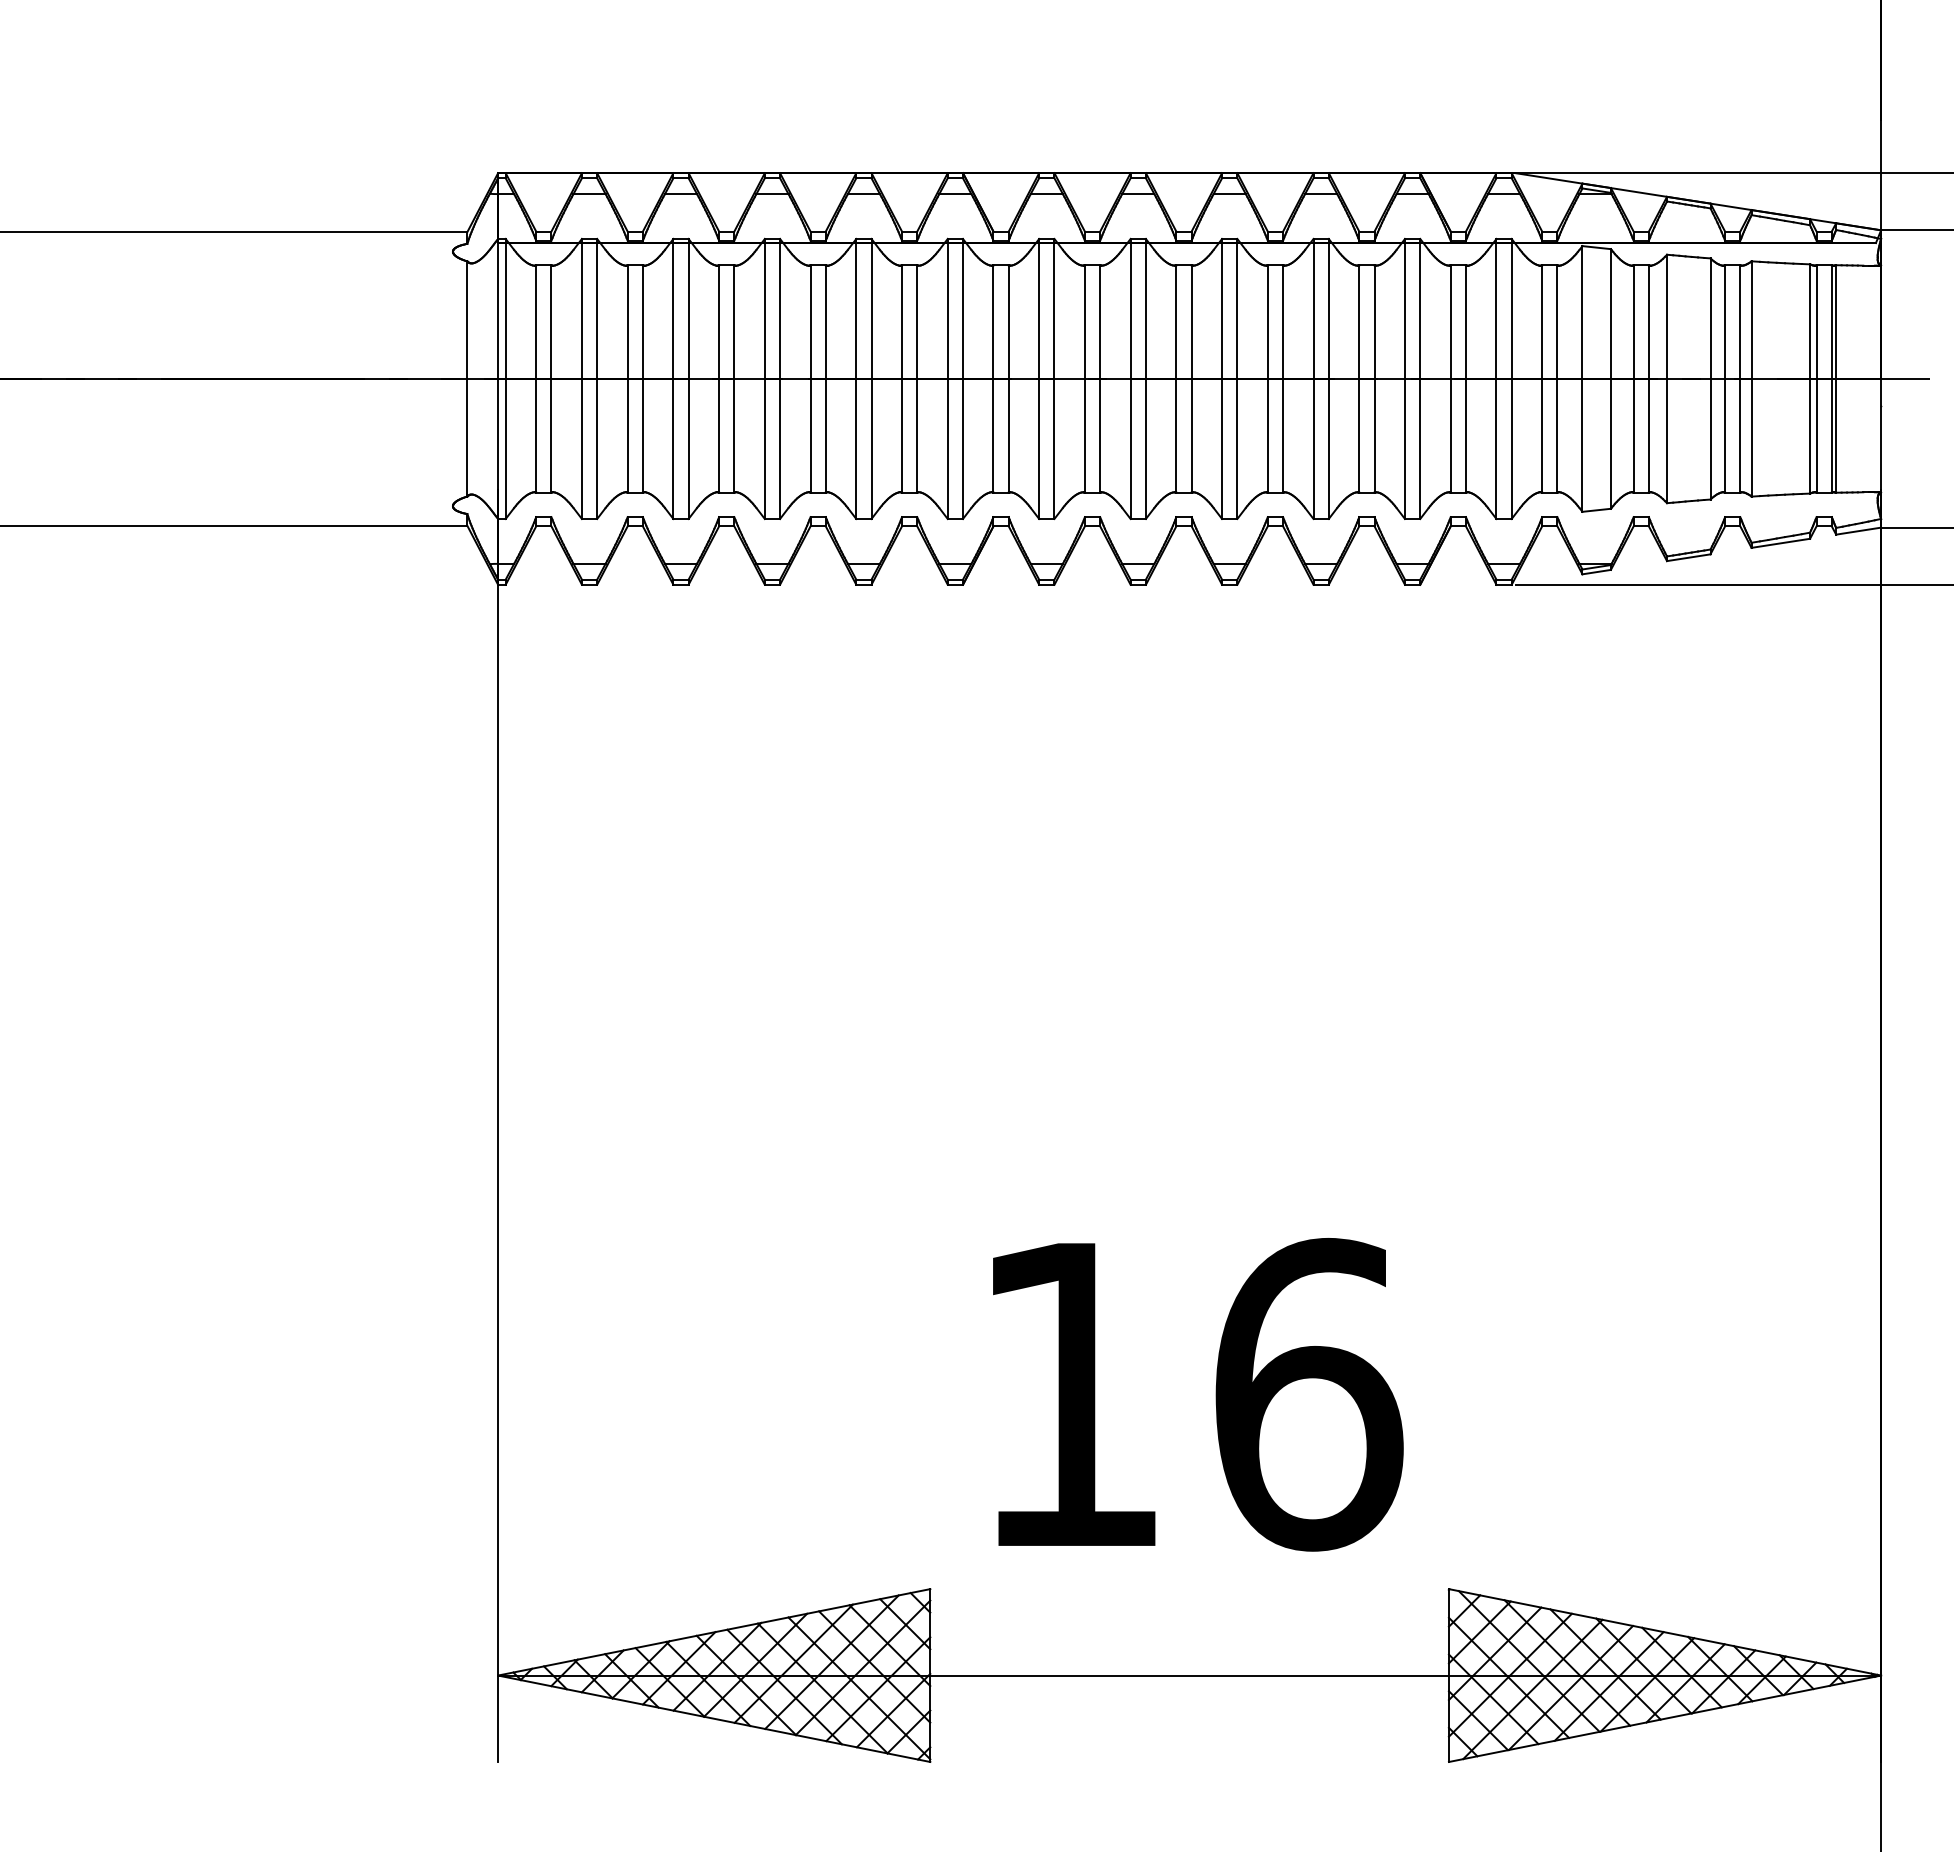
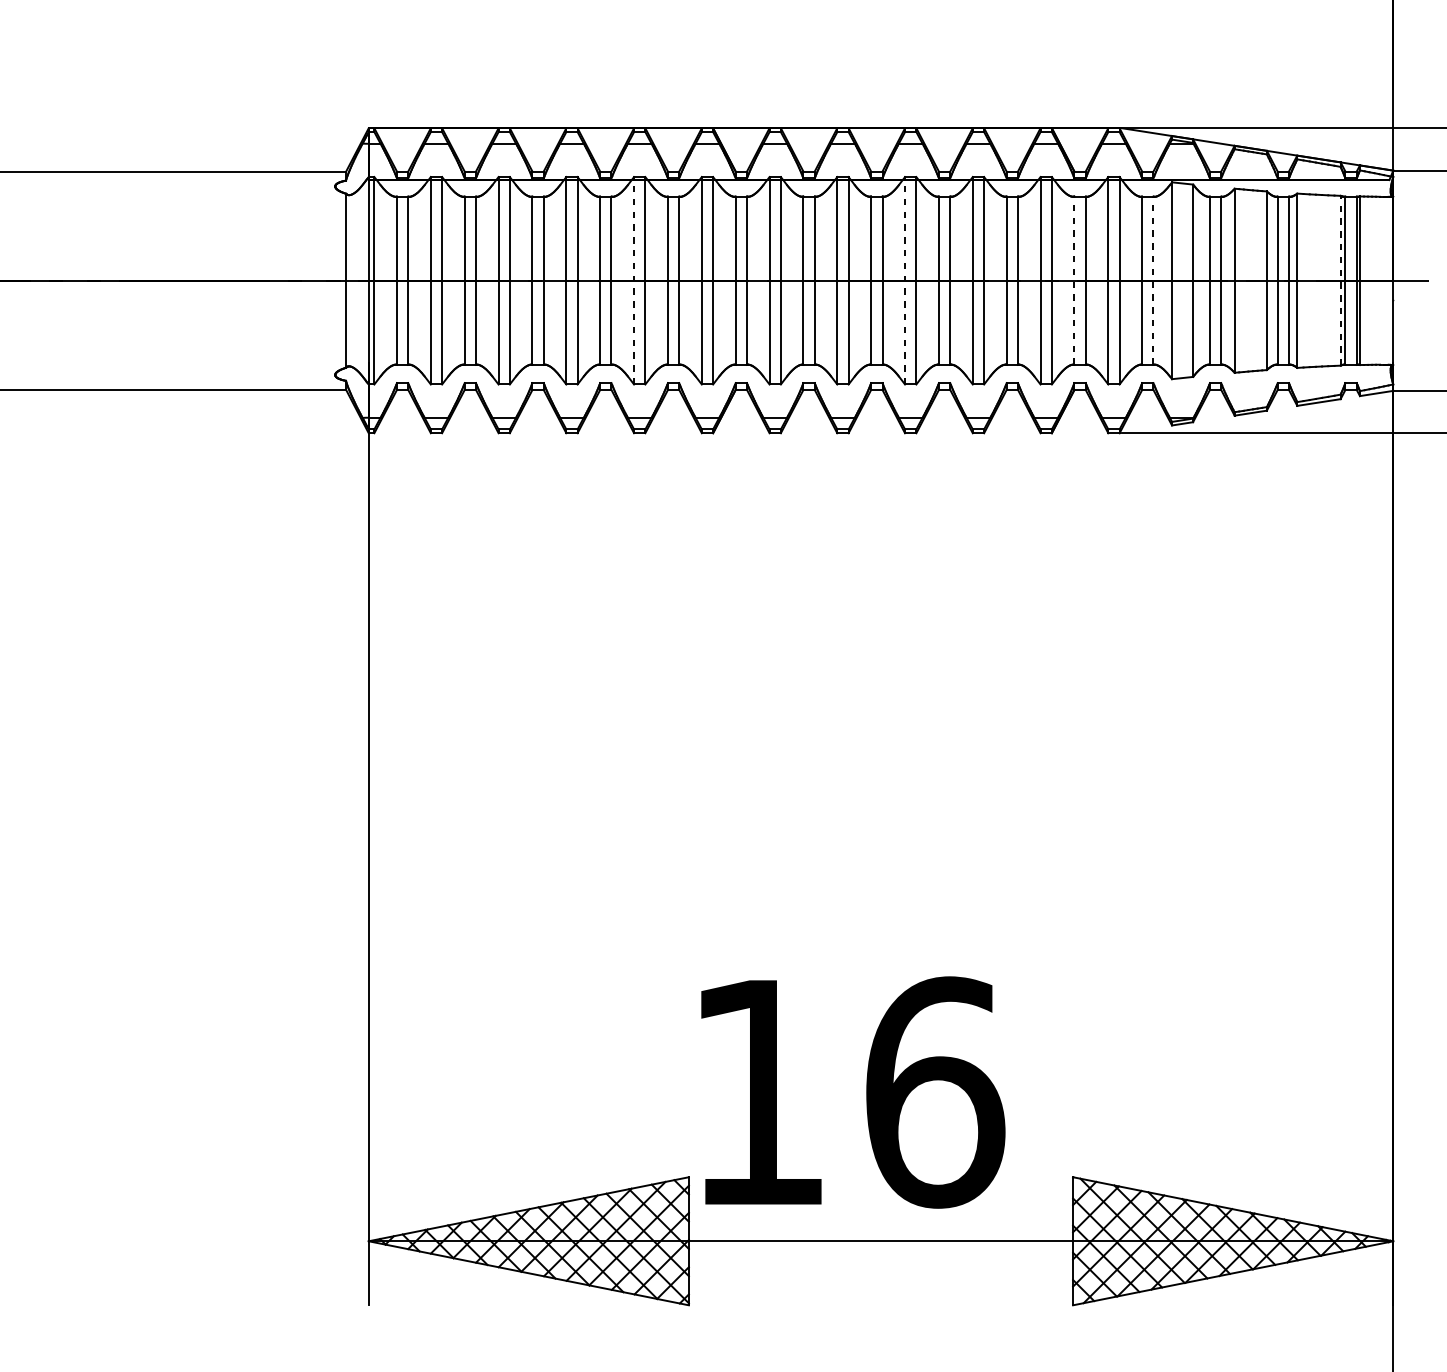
line: (856, 378) -> (634, 280), solid -> dashed
line: (1222, 378) -> (905, 280), solid -> dashed
line: (1450, 378) -> (1074, 280), solid -> dashed
line: (1557, 378) -> (1153, 280), solid -> dashed
line: (1810, 378) -> (1340, 280), solid -> dashed
text: (1198, 1394) -> (853, 1092), moved

